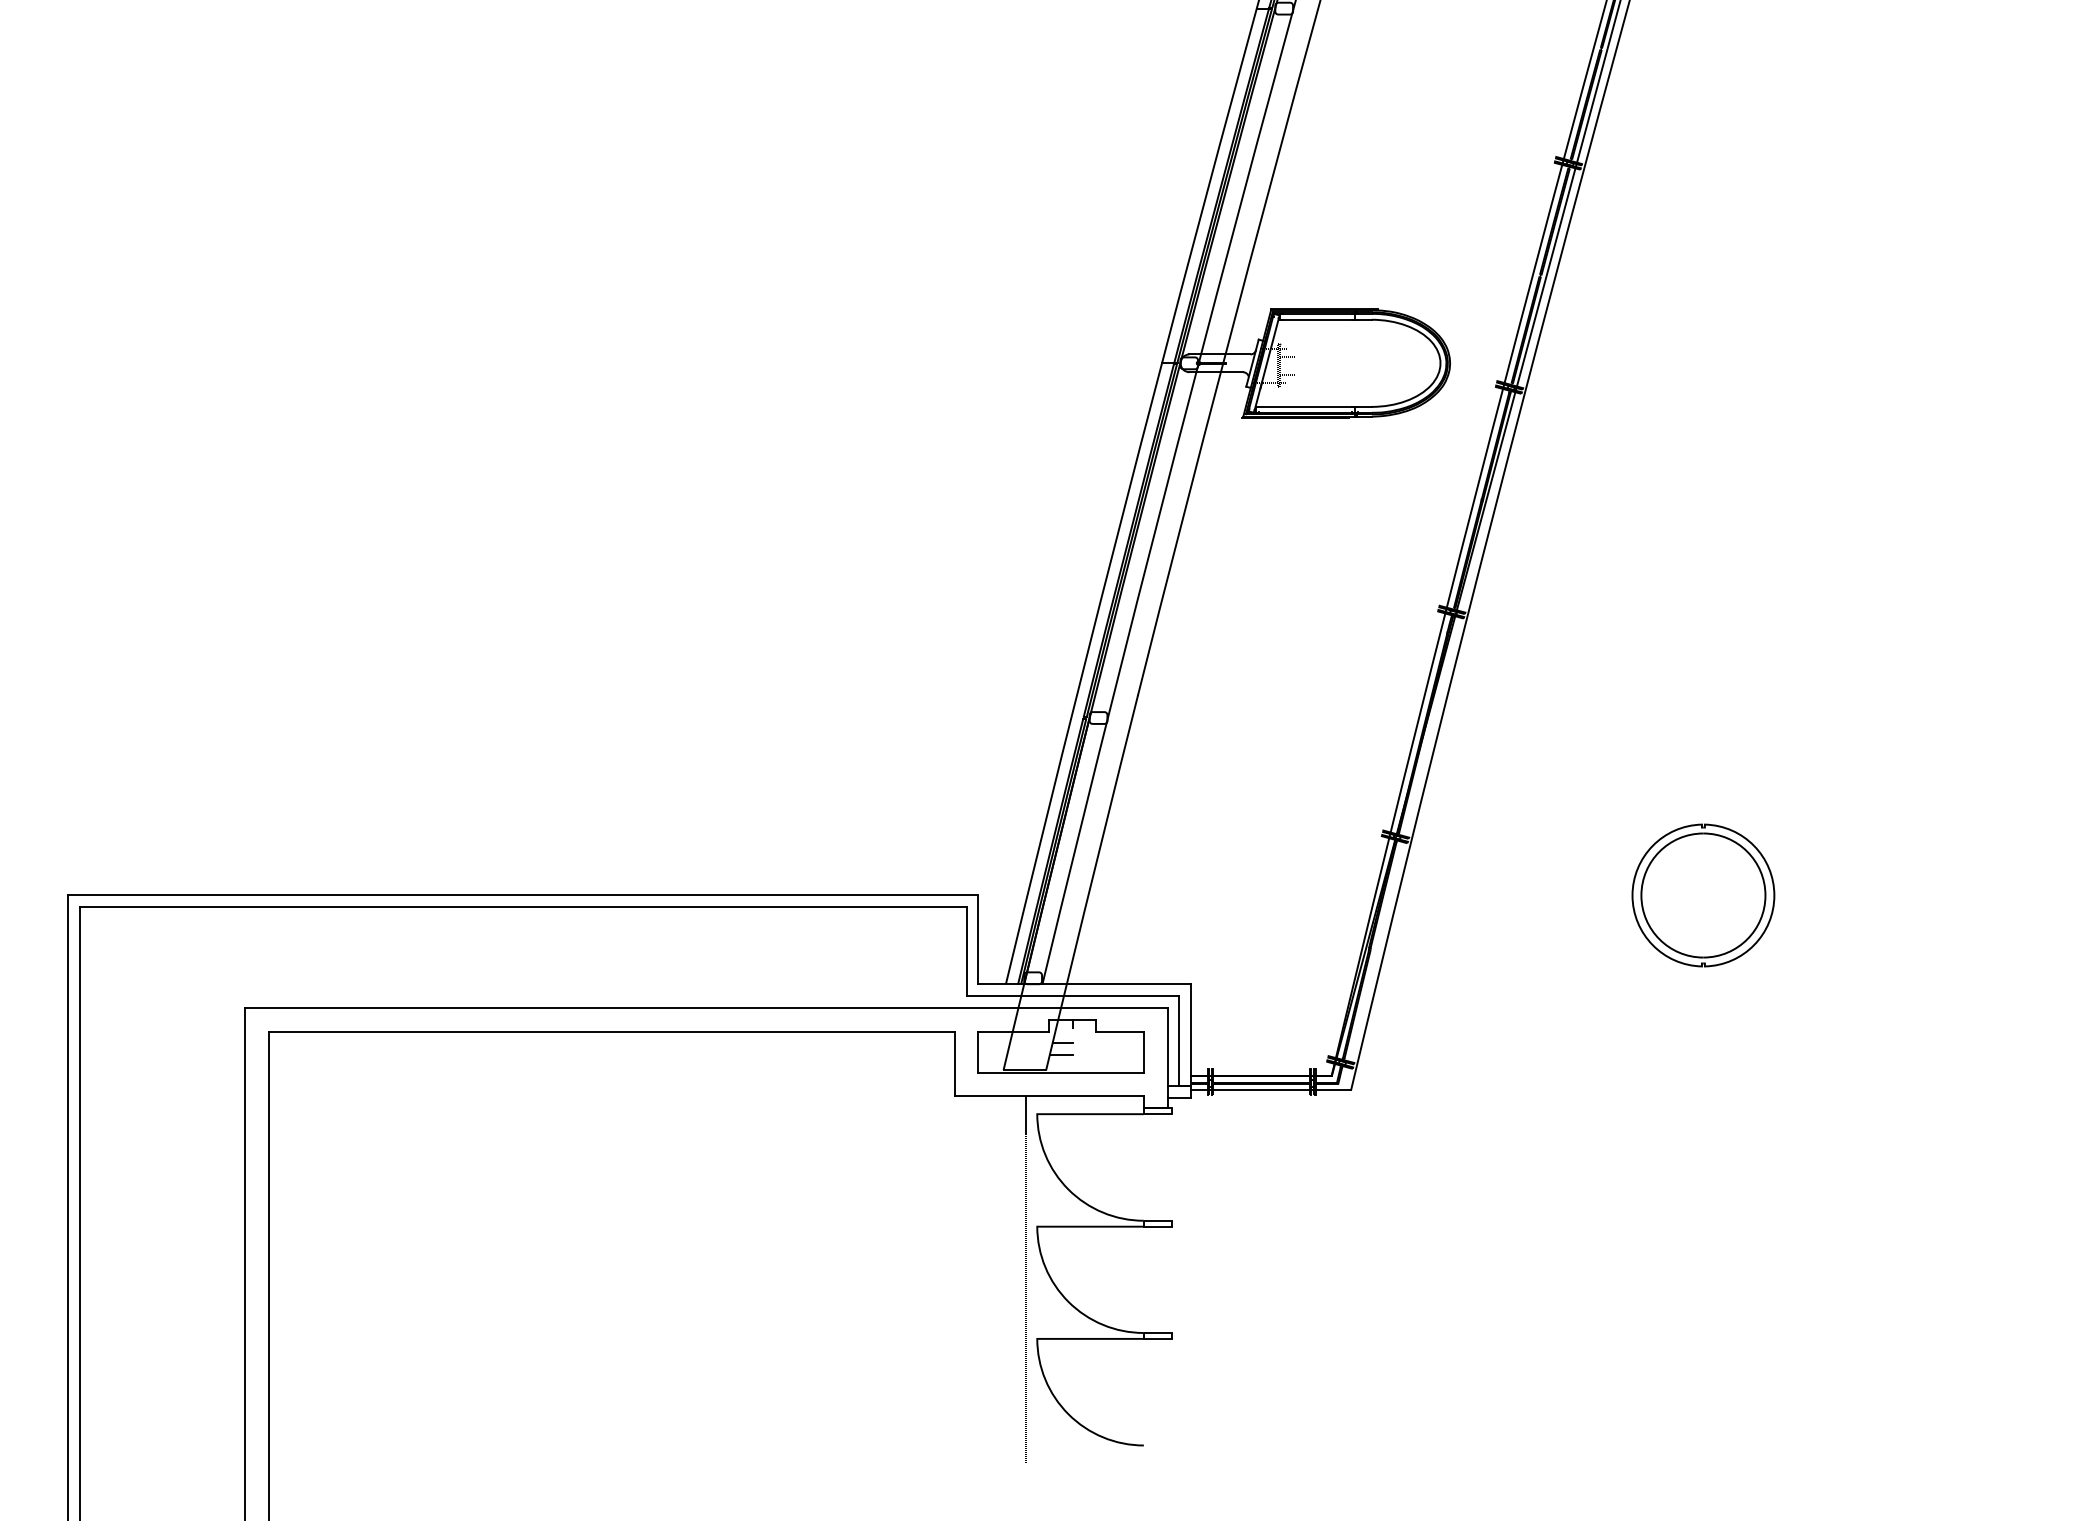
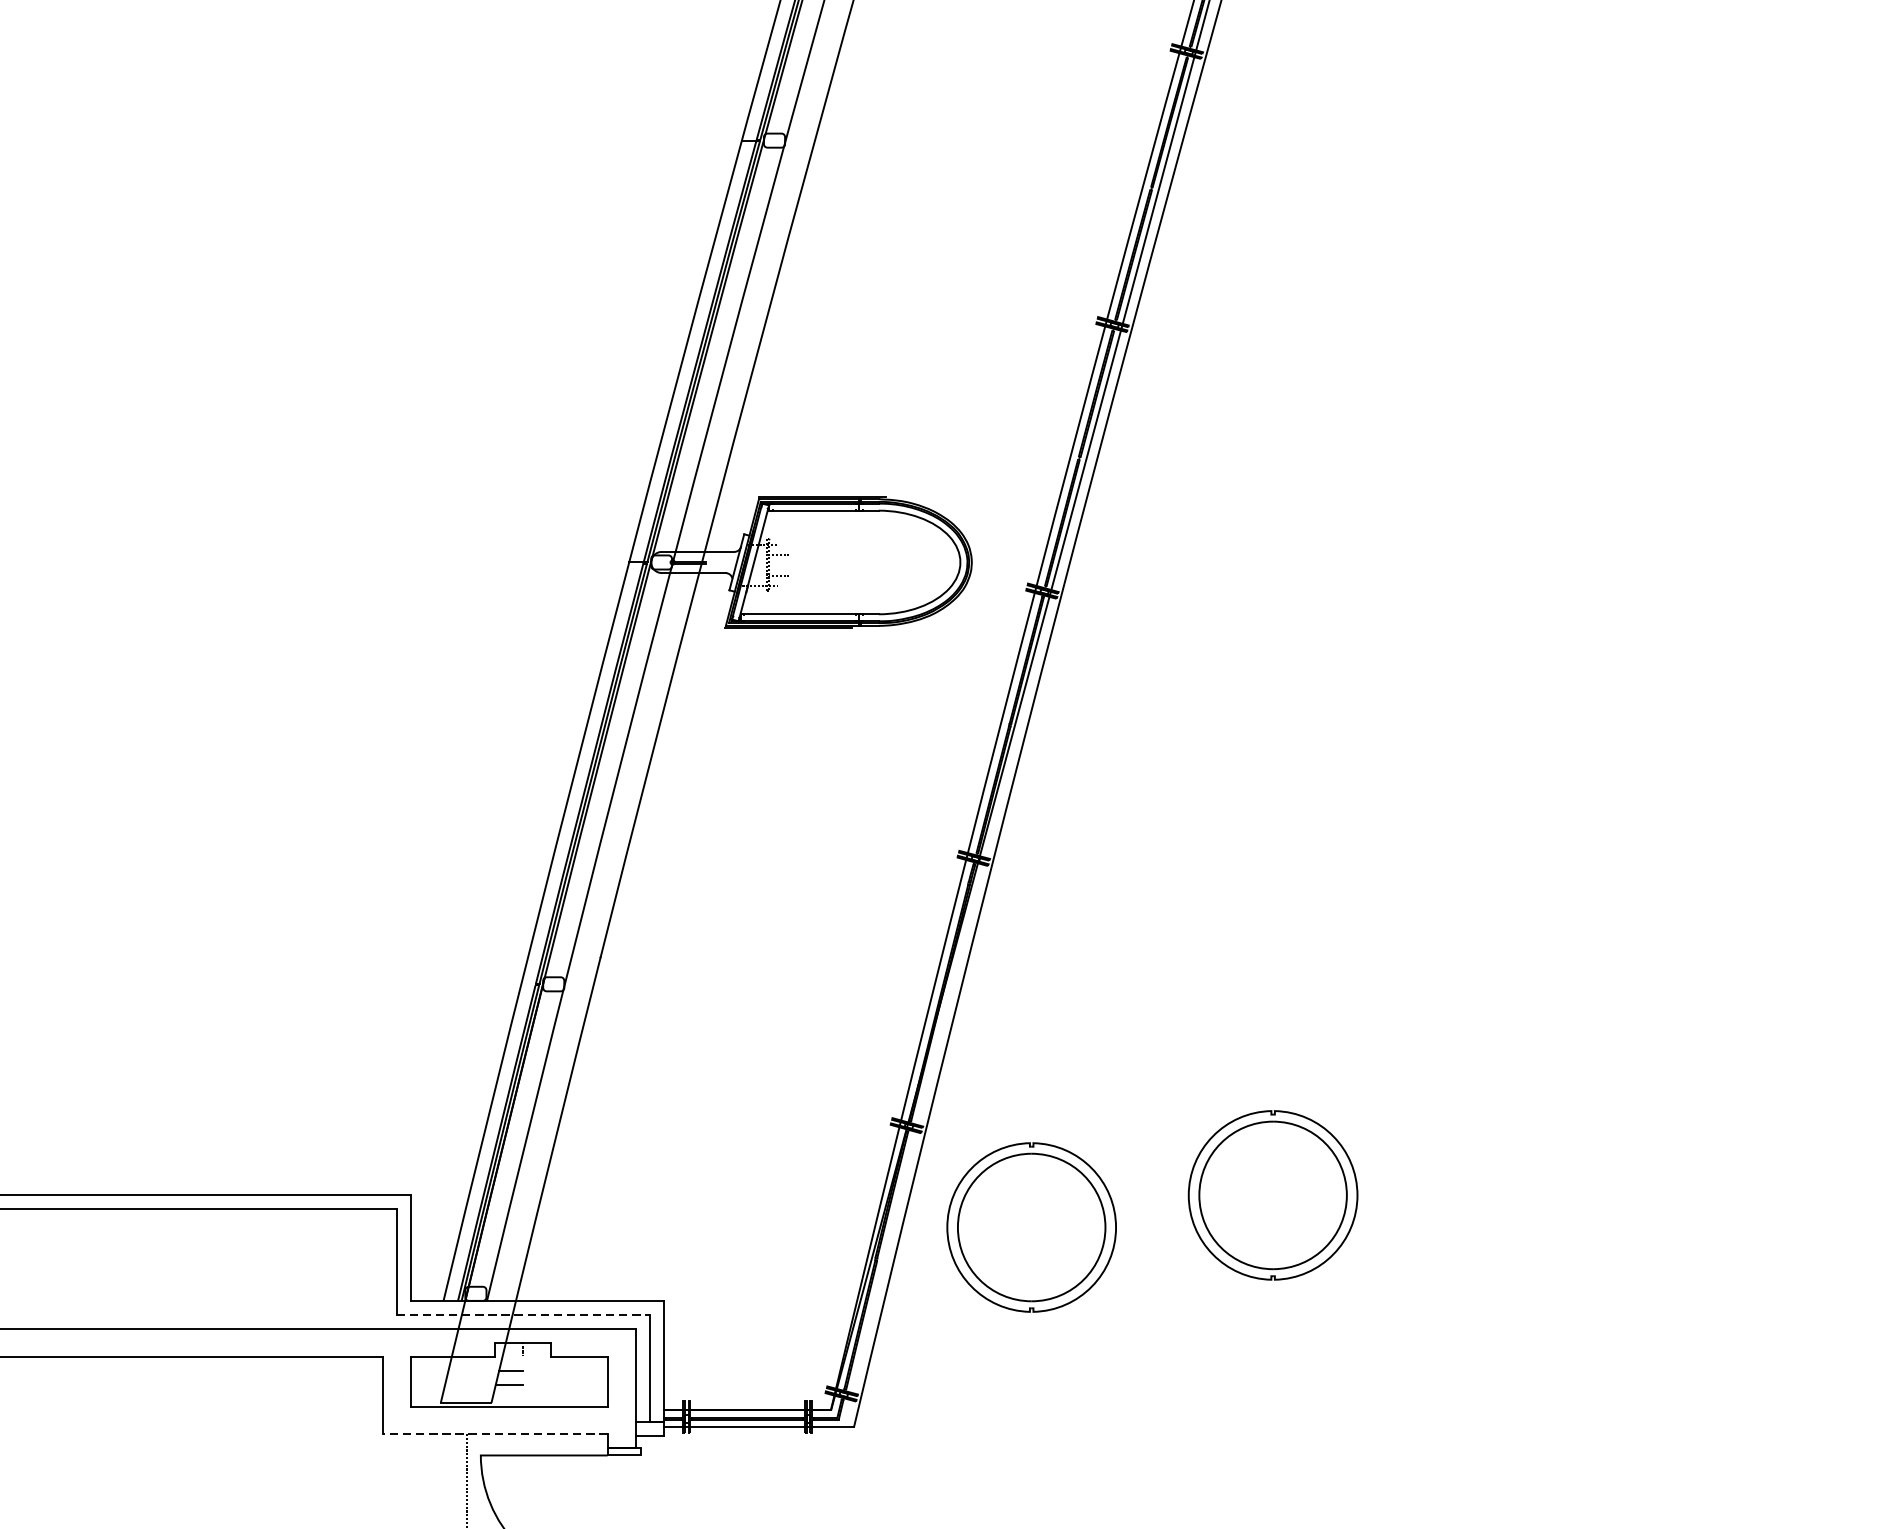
part: (1500, 922) -> (1031, 1227), added
line: (1073, 996) -> (523, 1315), solid -> dashed
line: (1049, 1096) -> (495, 1434), solid -> dashed

